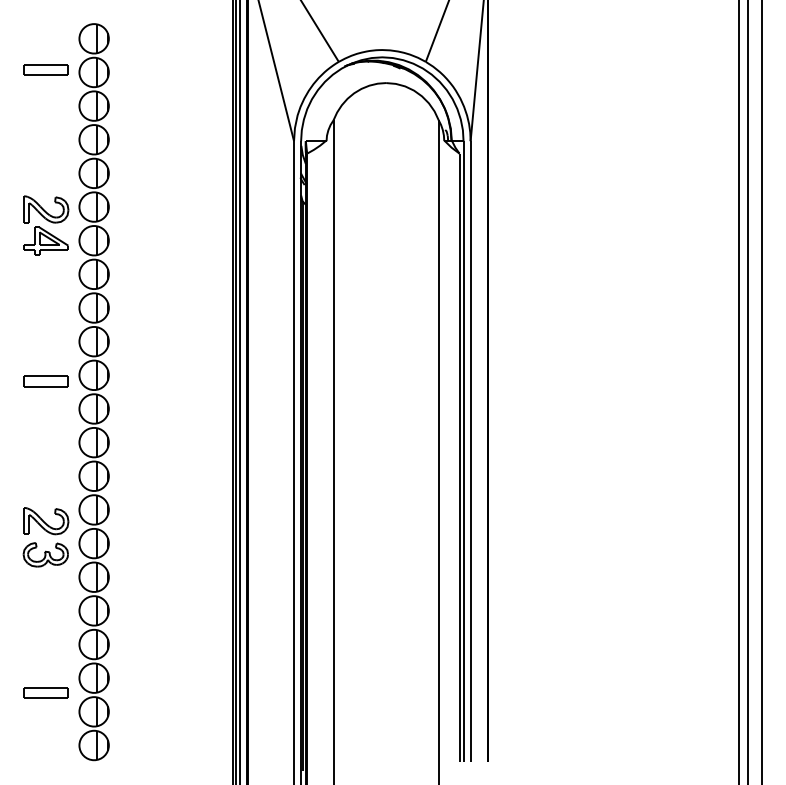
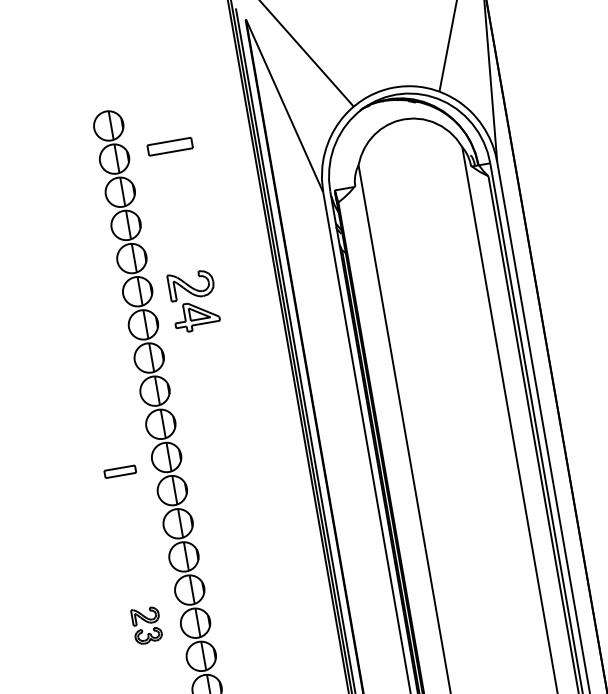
part: (45, 69) -> (169, 146), moved
part: (46, 225) -> (194, 300), moved
part: (45, 381) -> (119, 471), size x0.7
part: (45, 537) -> (146, 625), size x0.6

